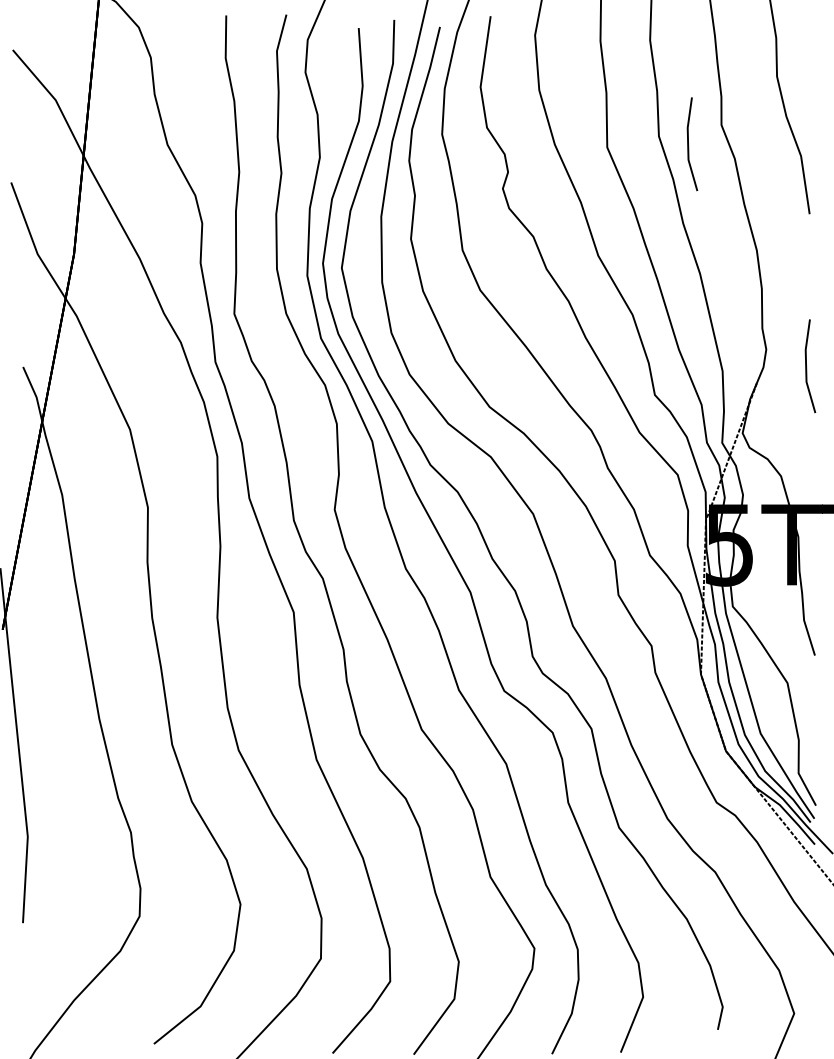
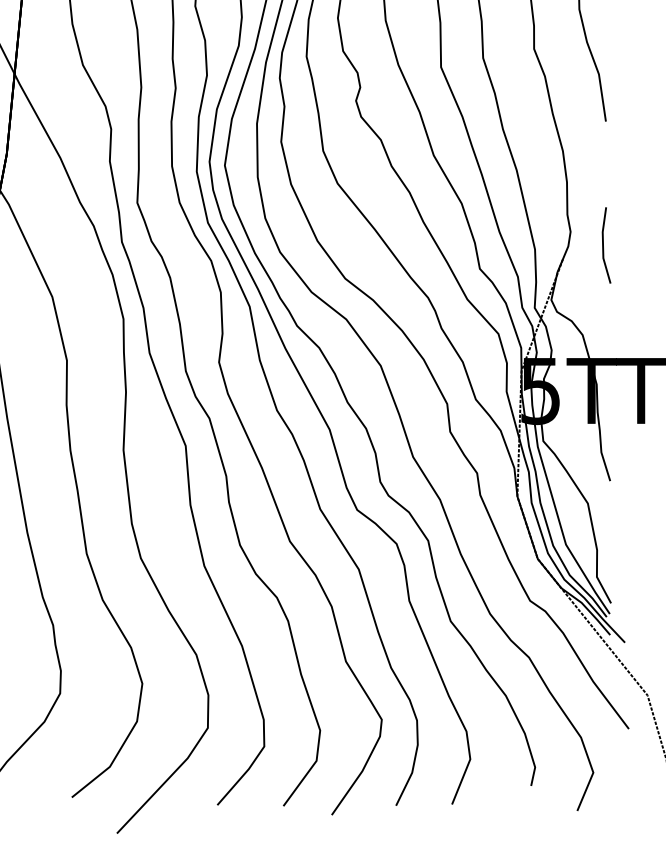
line: (689, 145) -> (508, 65), removed

